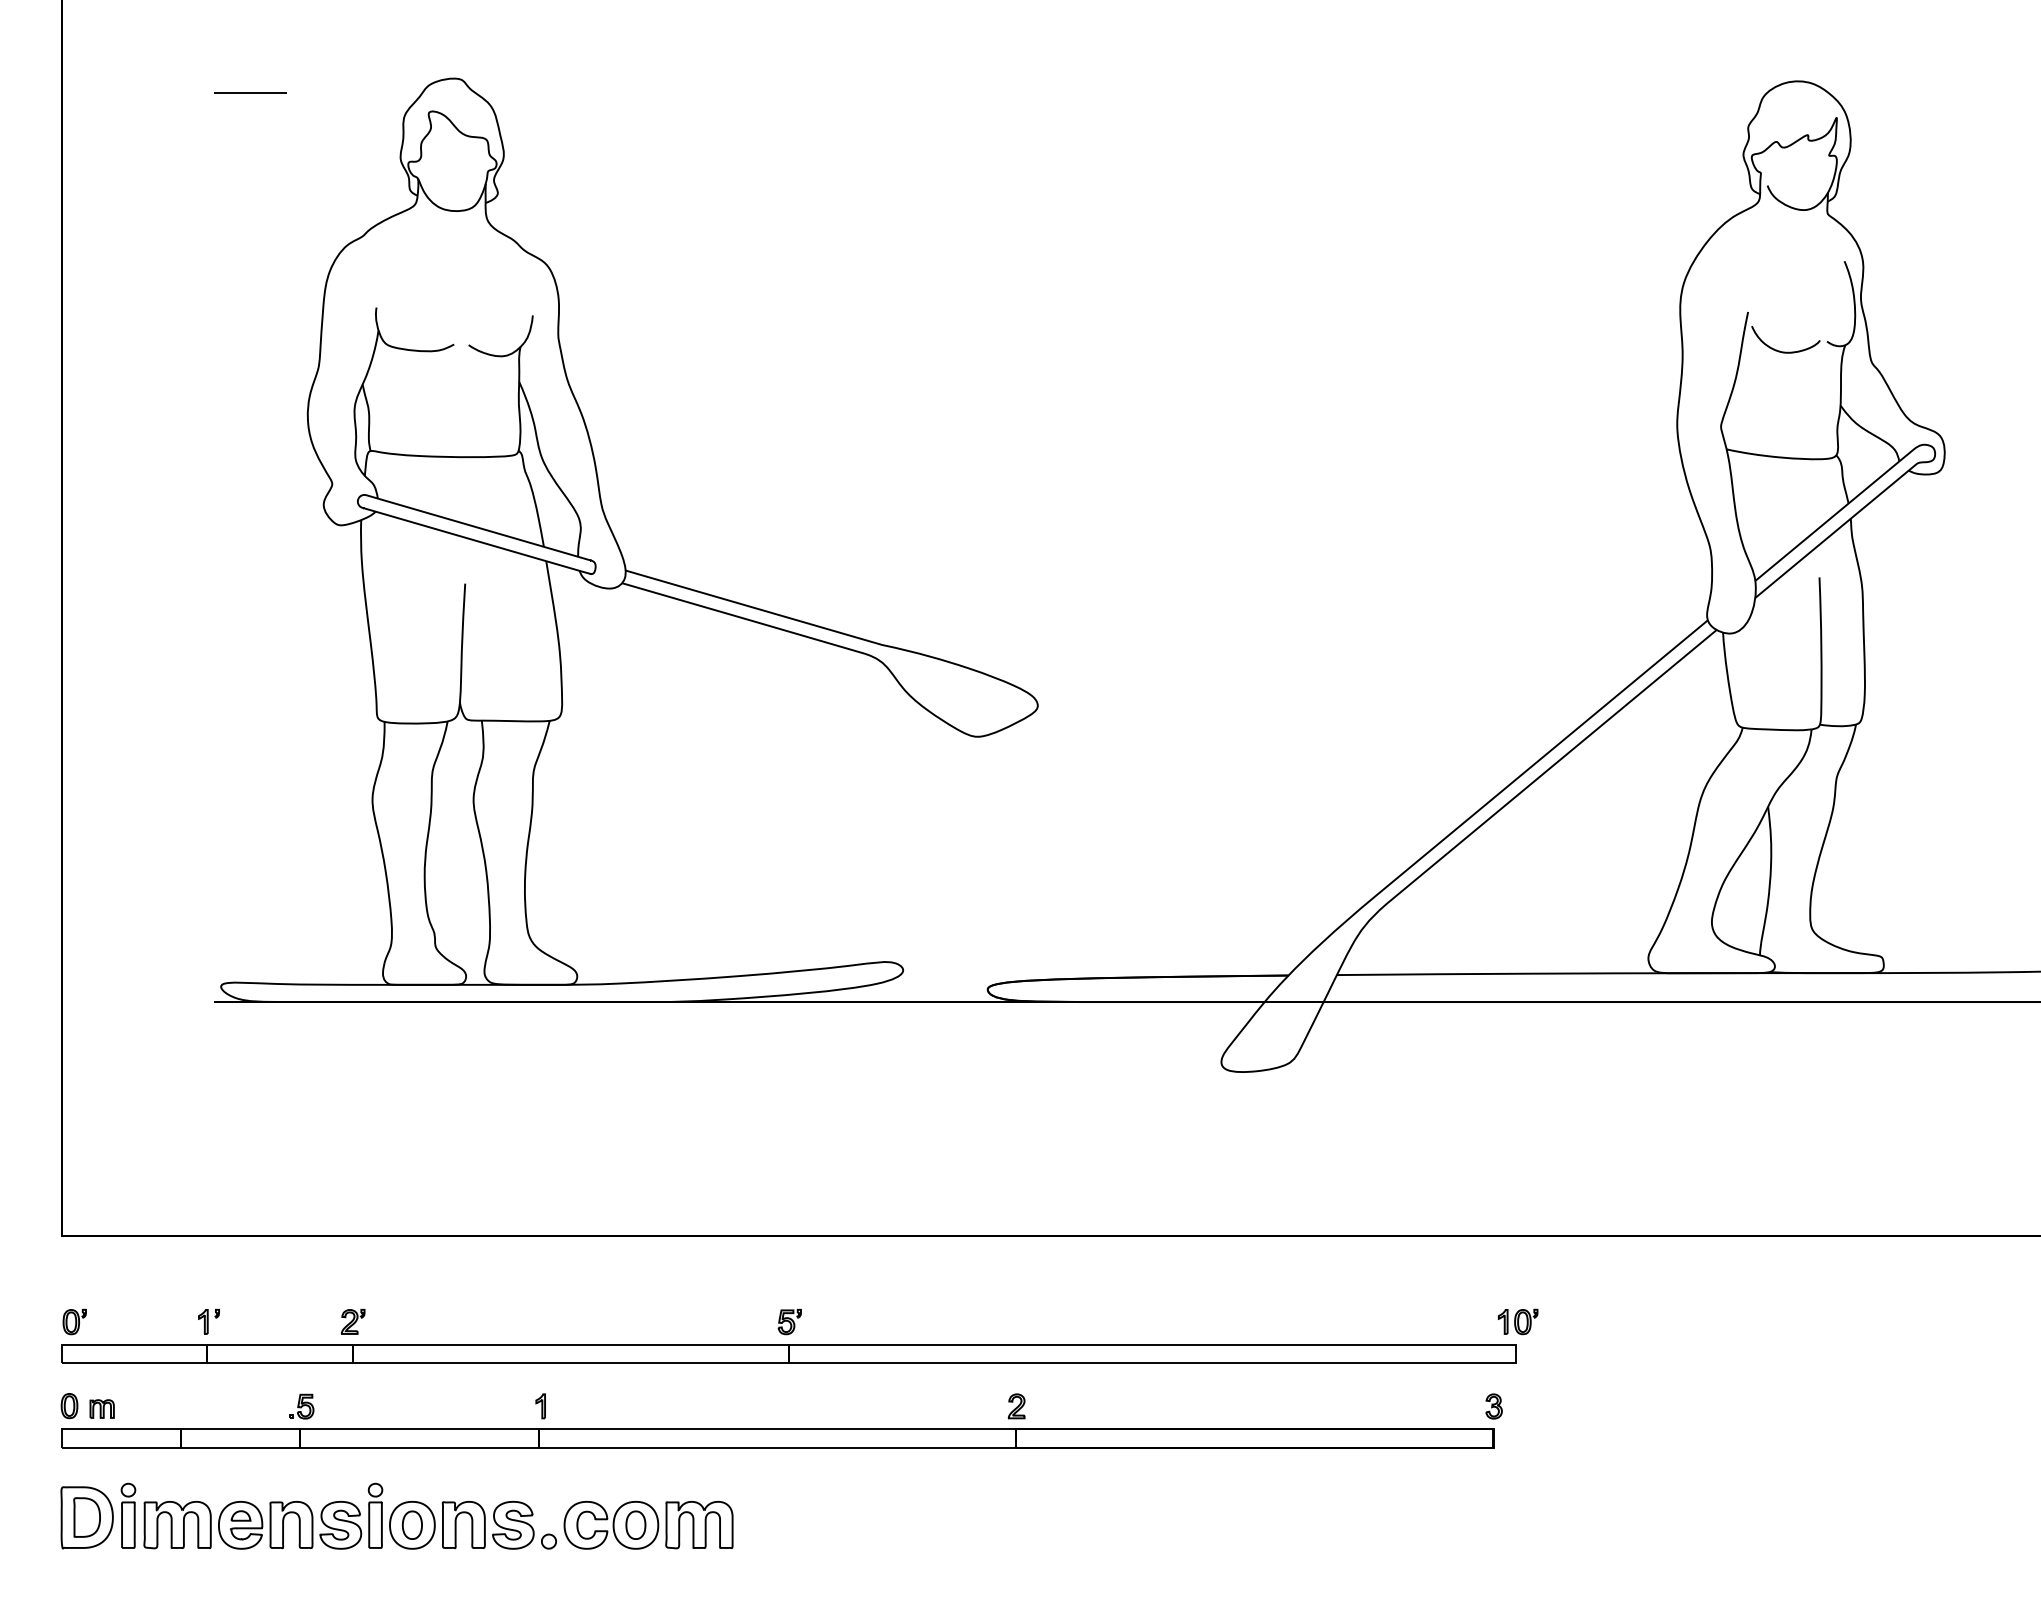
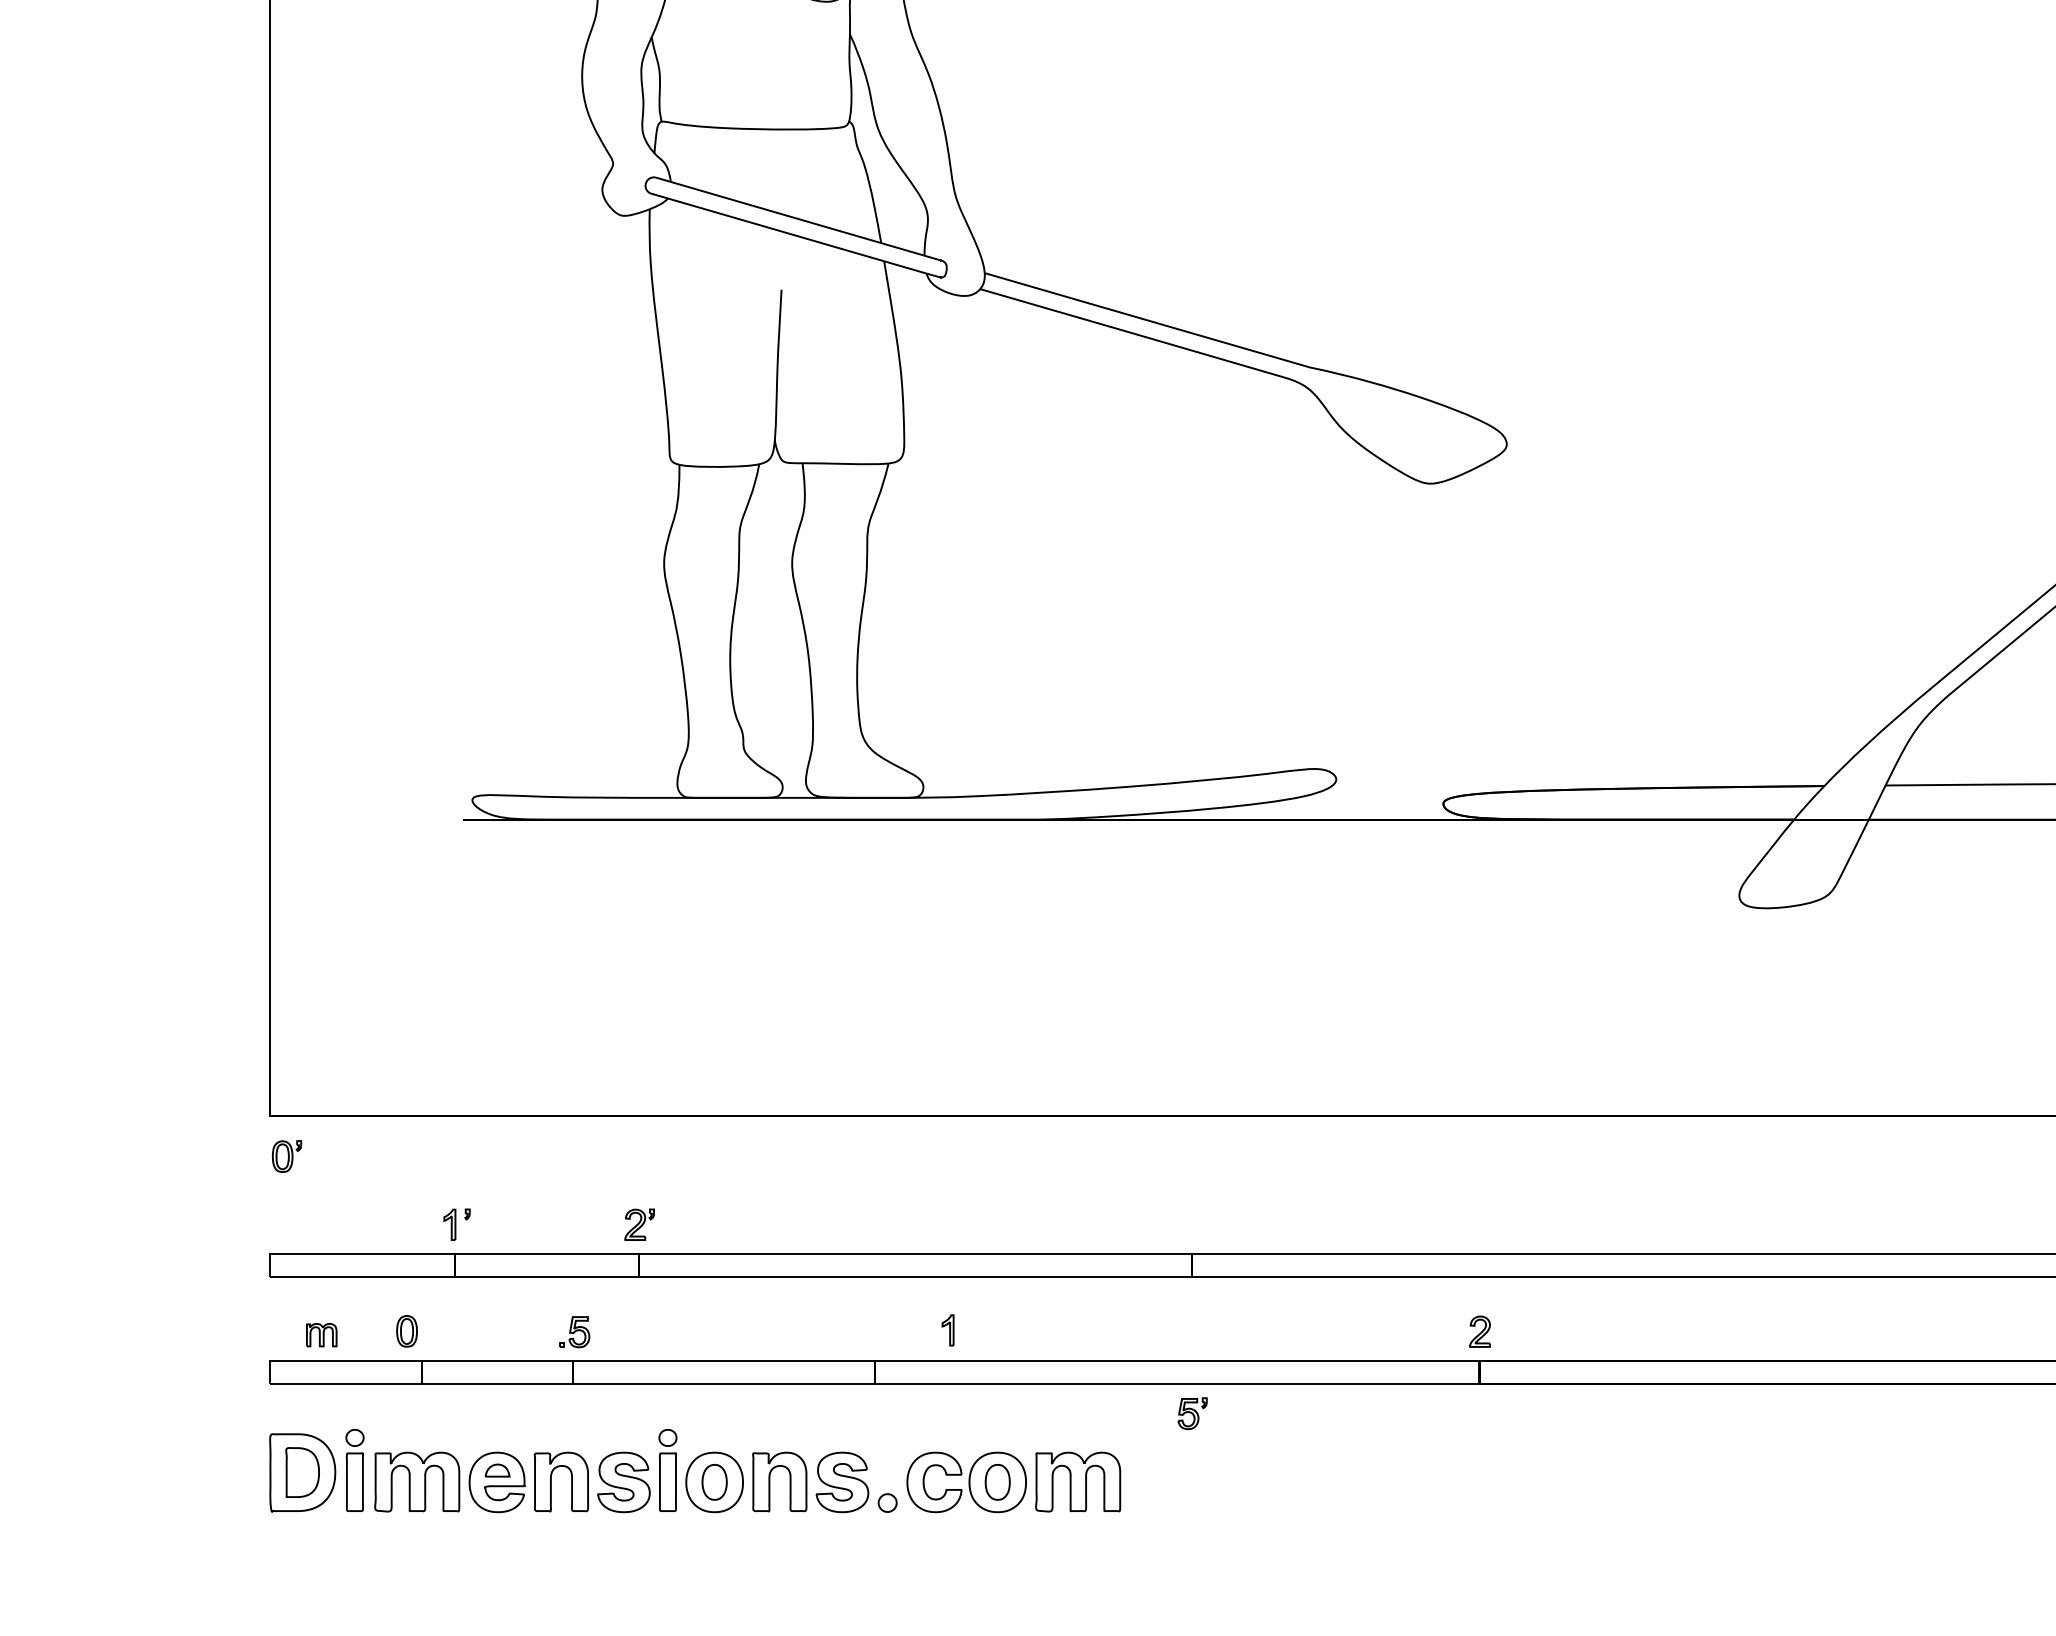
part: (74, 1321) -> (286, 1155), moved
part: (789, 1321) -> (1192, 1412), moved
part: (69, 1406) -> (406, 1331), moved
part: (540, 1406) -> (947, 1330), moved

